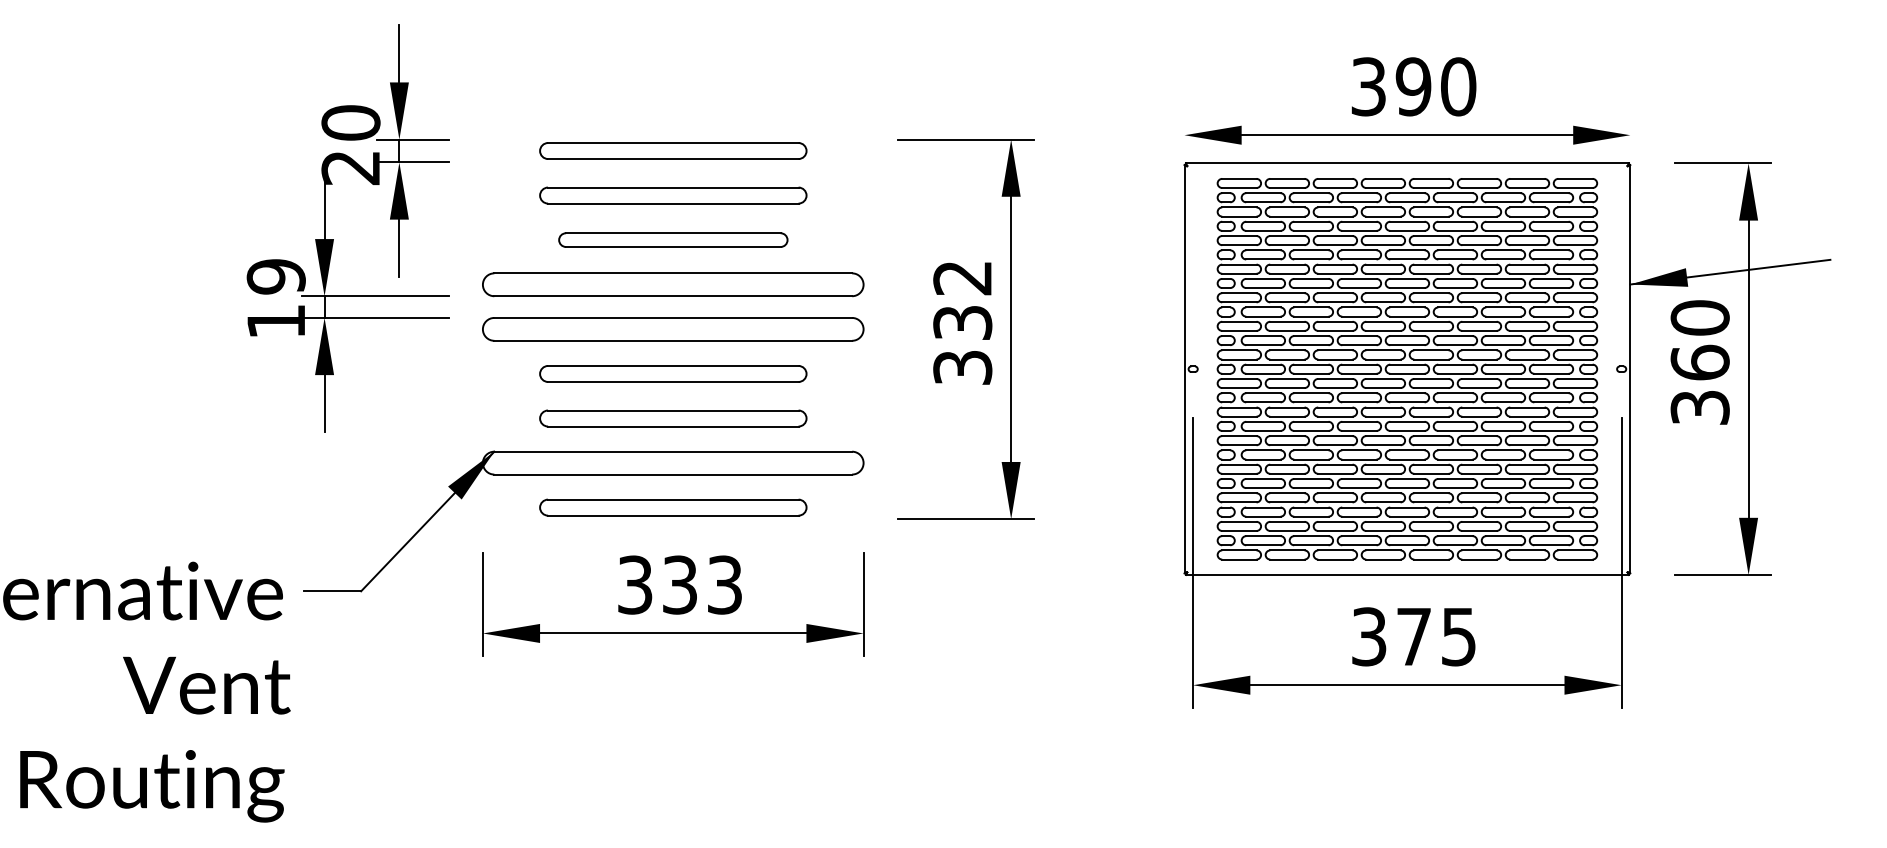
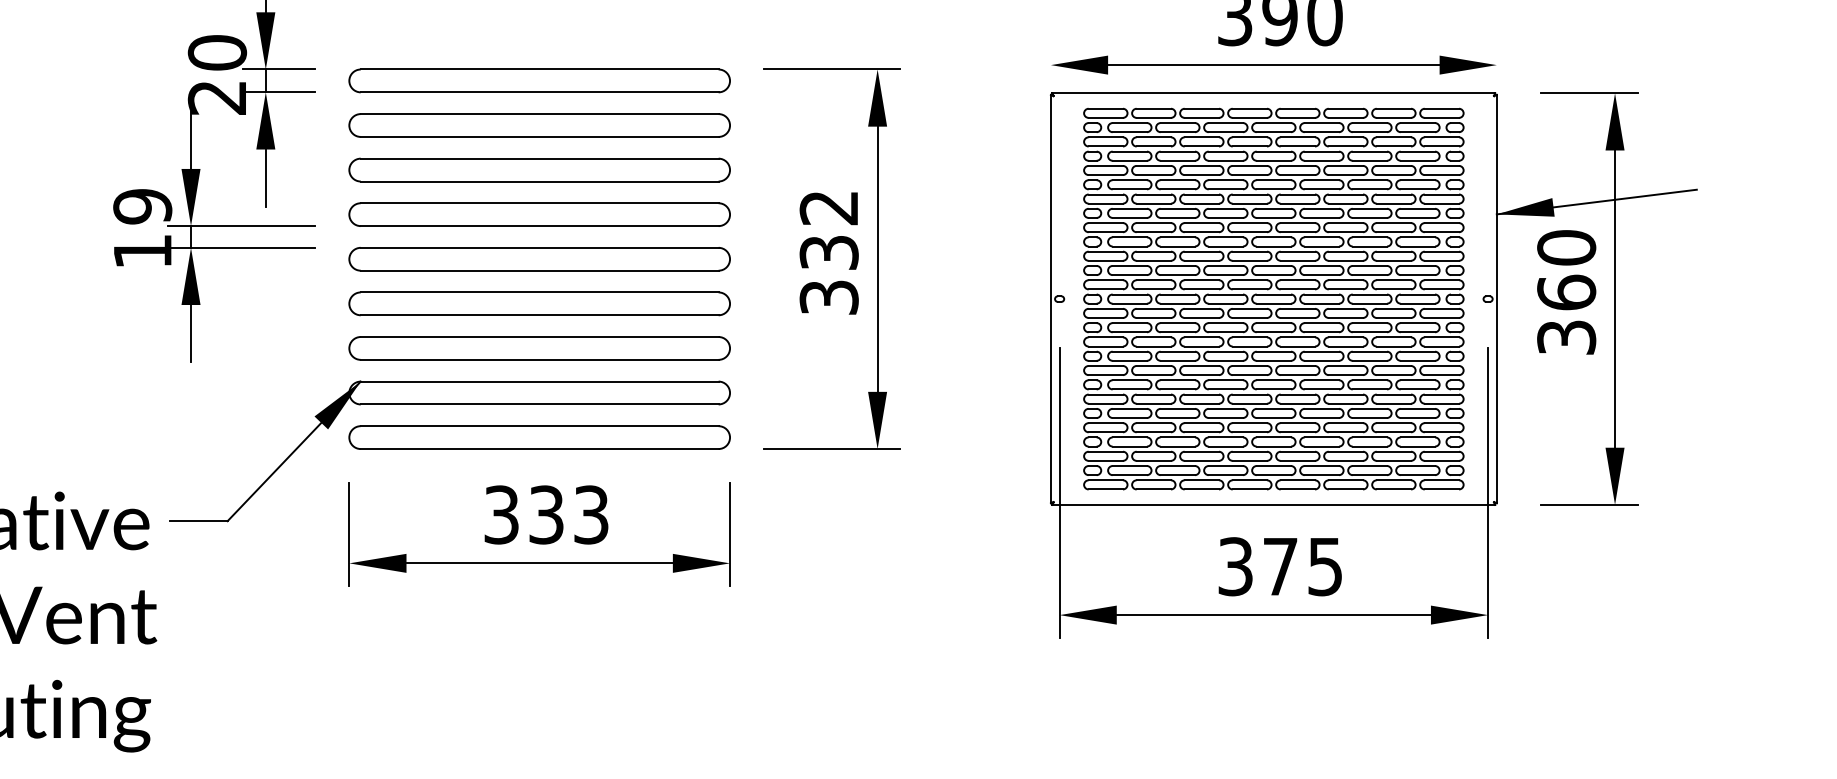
part: (673, 150) -> (539, 80), size x1.43
part: (673, 195) -> (539, 125), size x1.43
part: (673, 239) -> (539, 169), size x1.67
part: (673, 373) -> (539, 303), size x1.43
part: (673, 418) -> (539, 348), size x1.43
part: (673, 507) -> (539, 437), size x1.43

